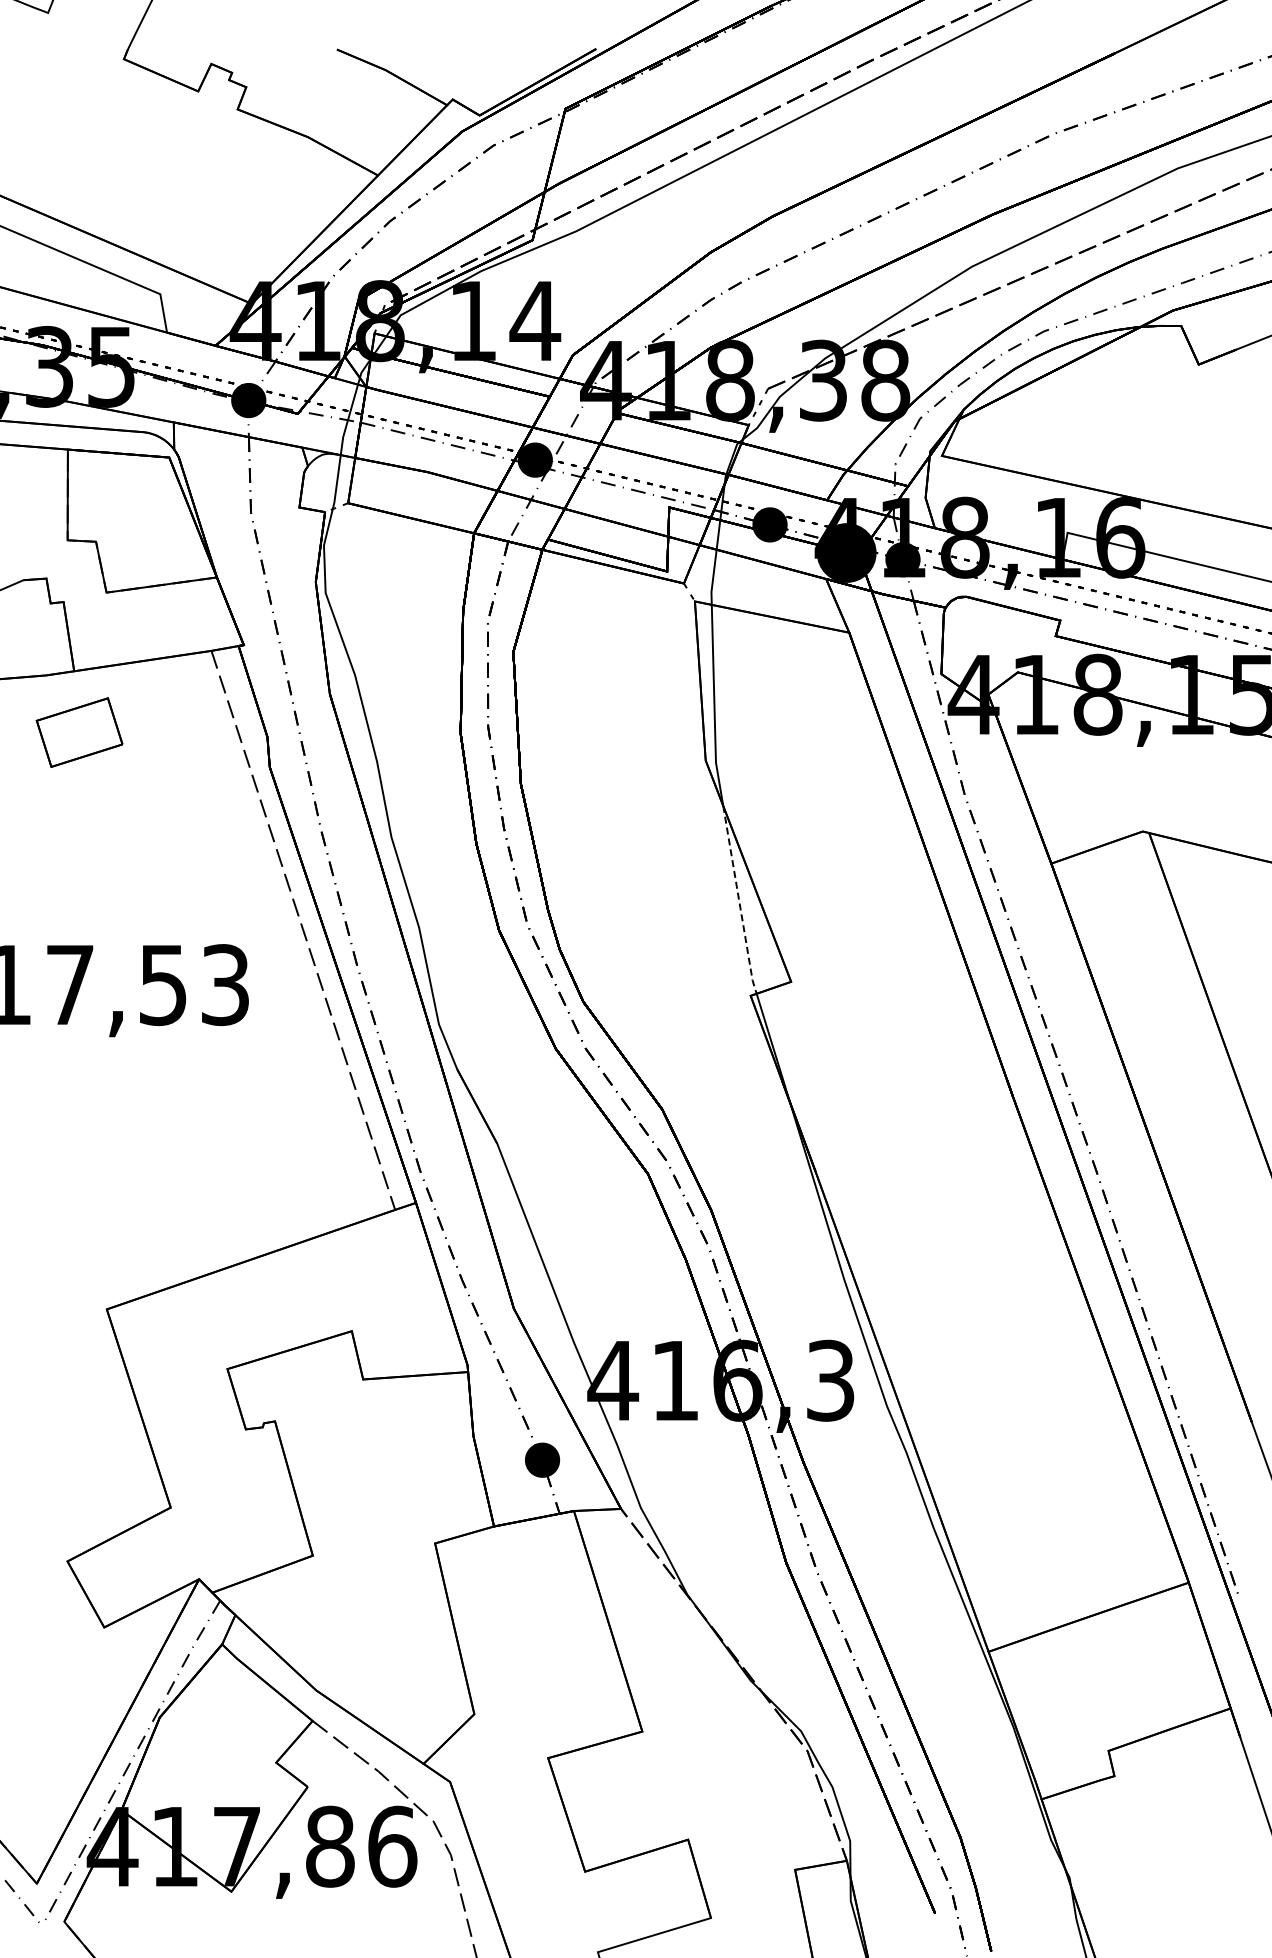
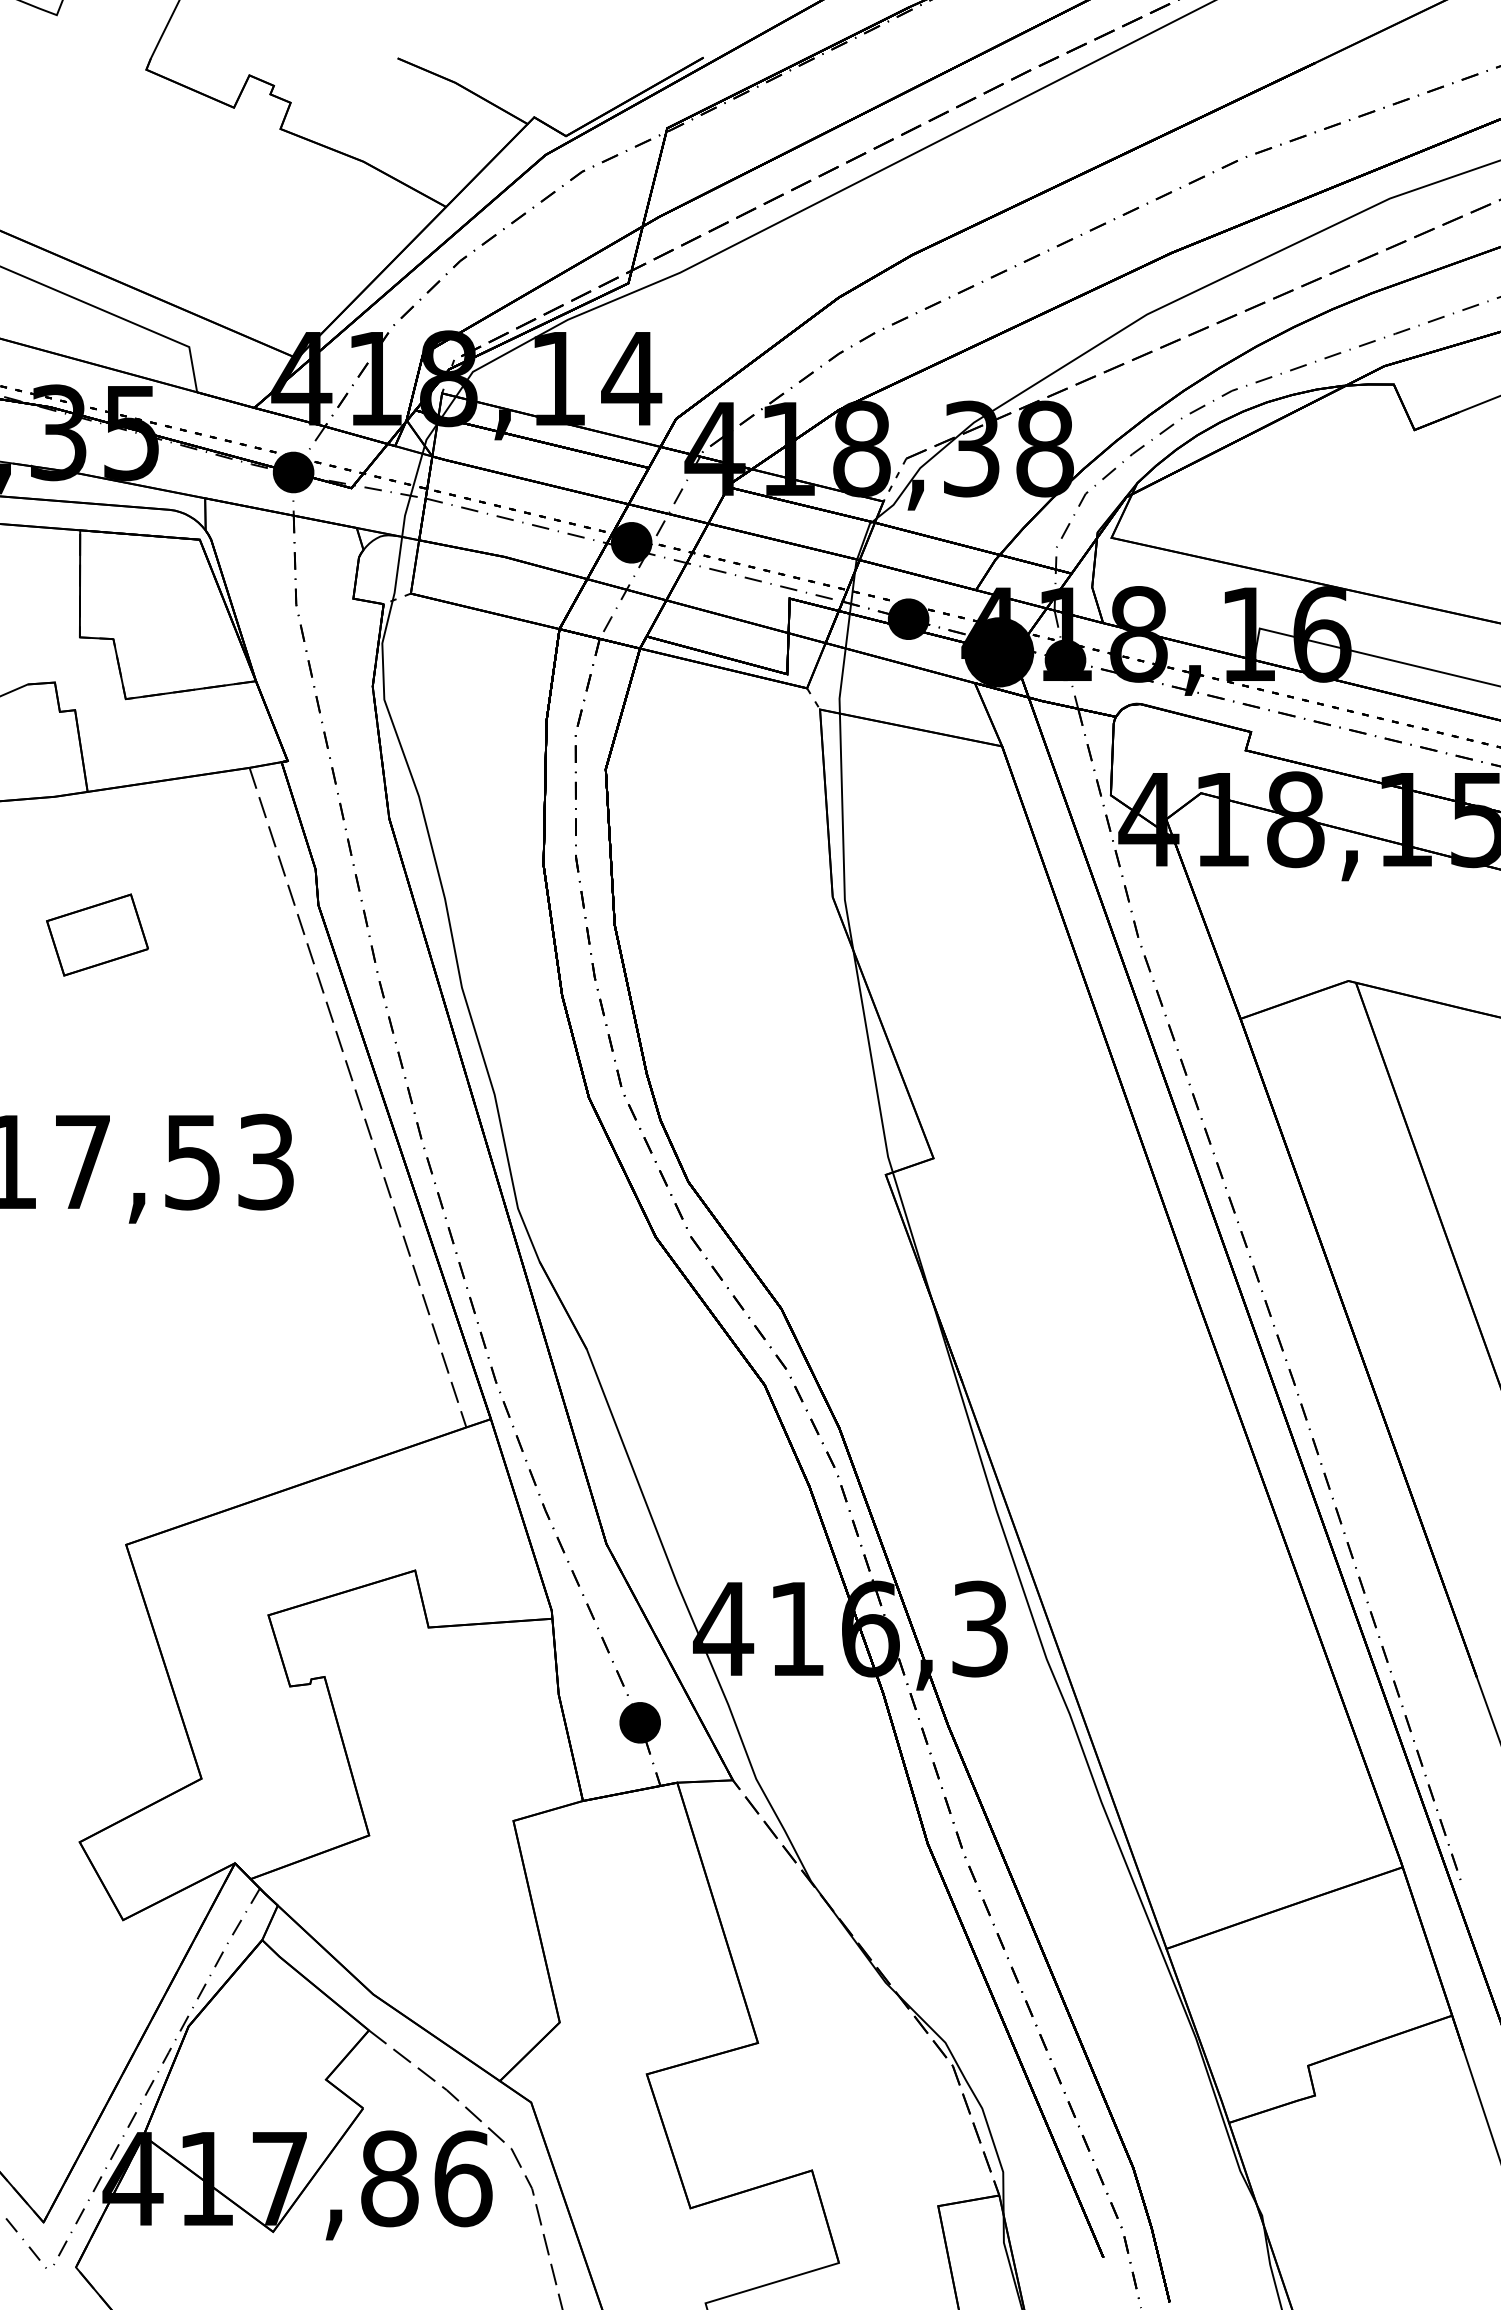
part: (79, 732) -> (97, 934), moved
line: (739, 901) -> (872, 1063), dashed -> solid

